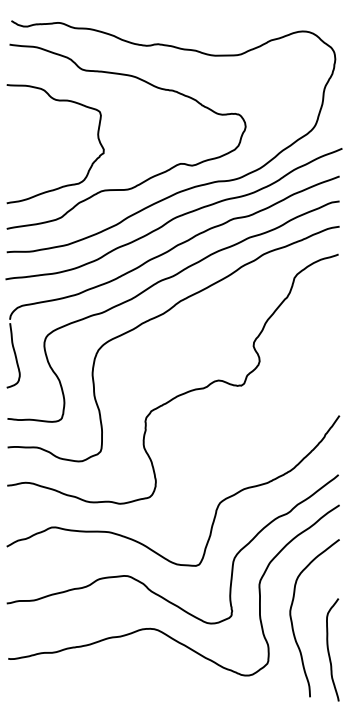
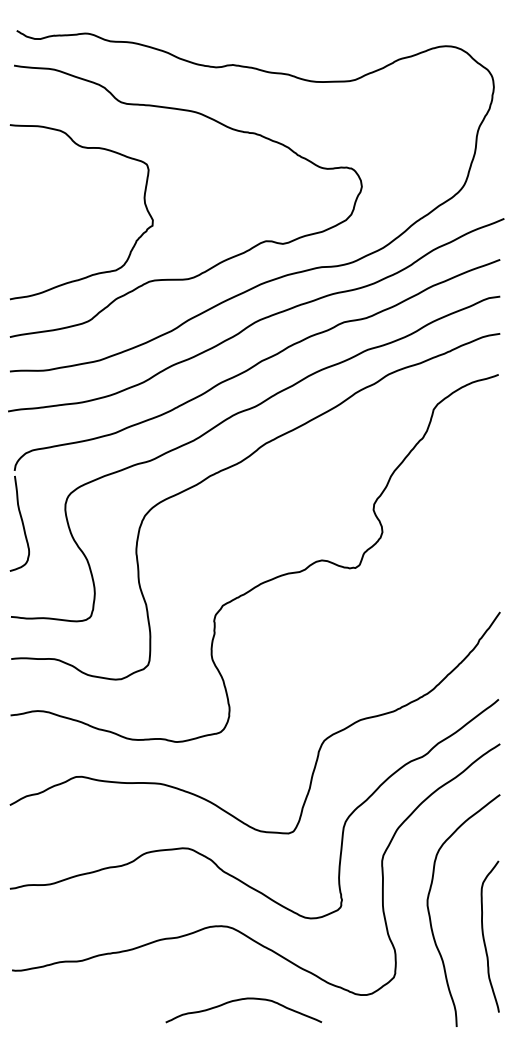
curve: (329, 650) -> (485, 937), moved
curve: (165, 679) -> (243, 1000), added

